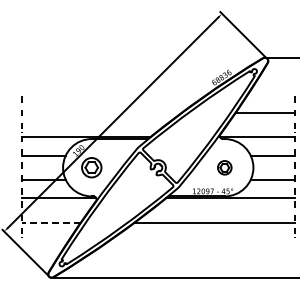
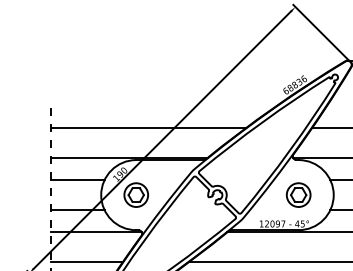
line: (101, 112) -> (148, 127), added
part: (224, 167) -> (298, 194), size x1.43
line: (50, 222) -> (85, 262), dashed -> solid

